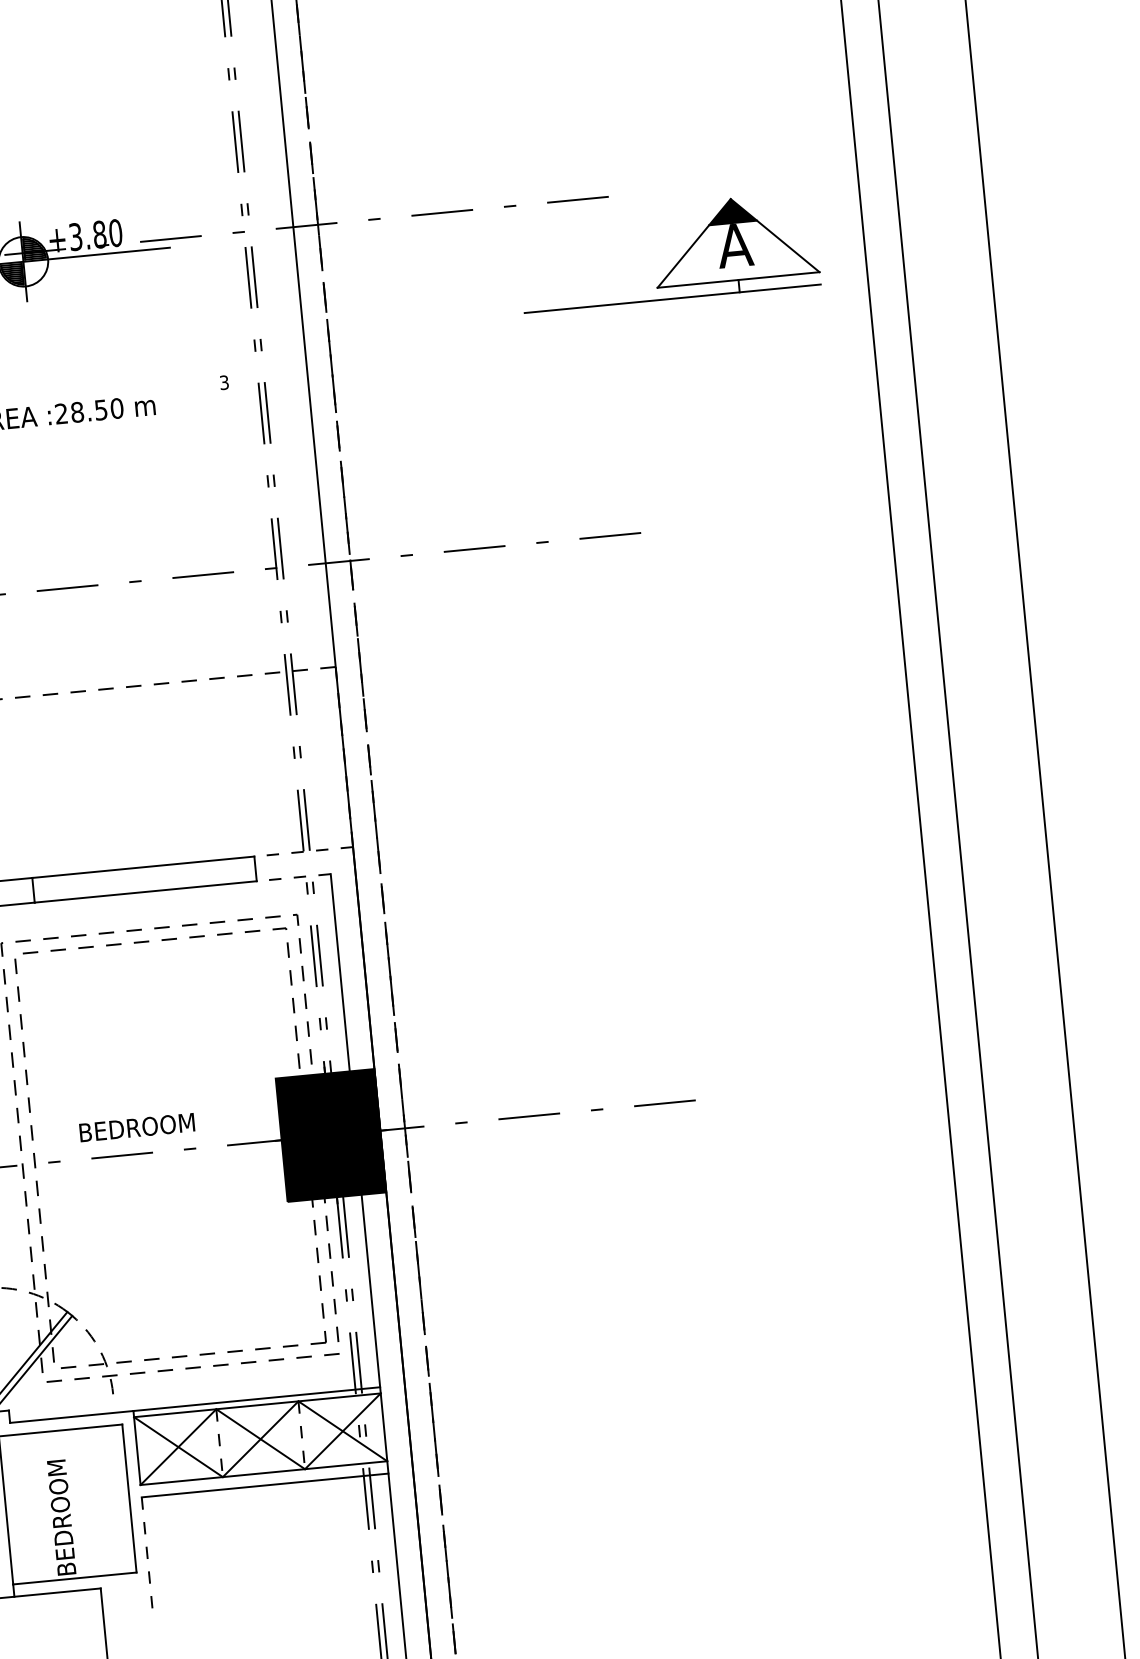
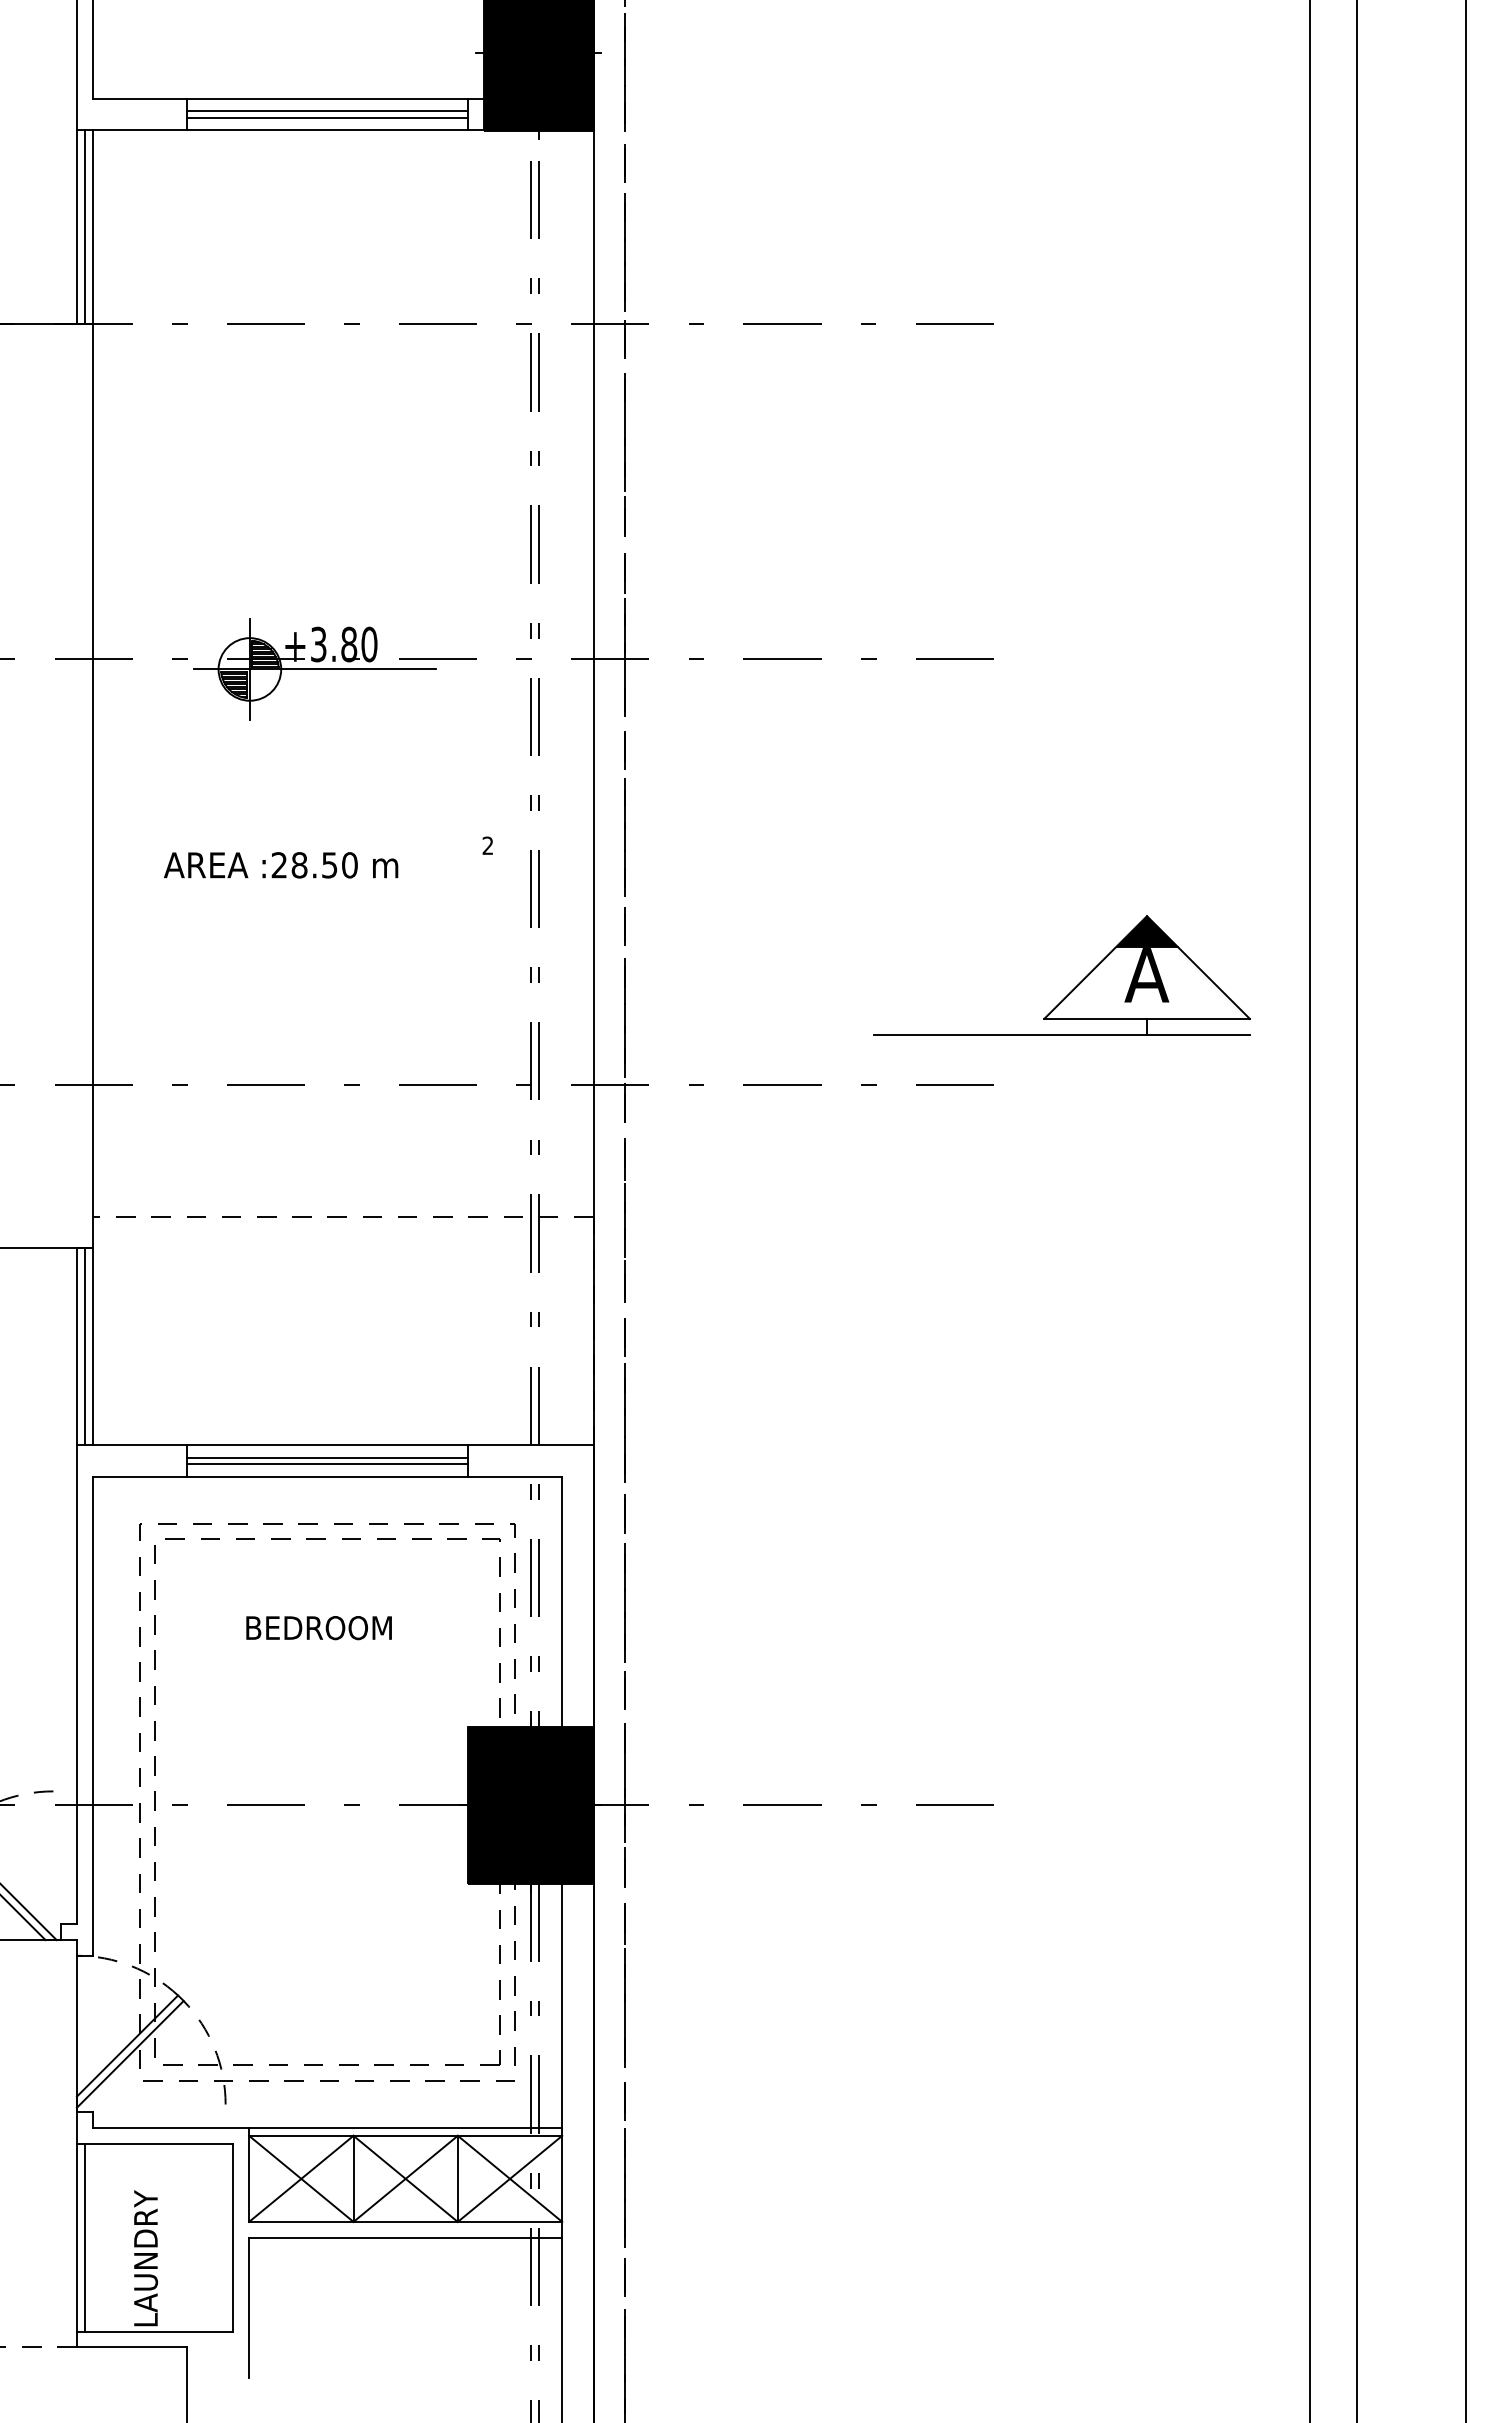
part: (679, 260) -> (1074, 987), moved
text: (223, 382) -> (487, 845), 3 -> 2
line: (303, 851) -> (530, 1445), dashed -> solid
line: (144, 876) -> (327, 1457), added
line: (293, 877) -> (515, 1476), dashed -> solid
line: (144, 882) -> (327, 1464), added
text: (136, 1128) -> (318, 1628), moved
line: (301, 1435) -> (457, 2179), dashed -> solid
line: (219, 1443) -> (353, 2179), dashed -> solid
line: (12, 1509) -> (84, 2237), added
text: (61, 1516) -> (145, 2251), BEDROOM -> LAUNDRY
line: (147, 1552) -> (249, 2307), dashed -> solid

